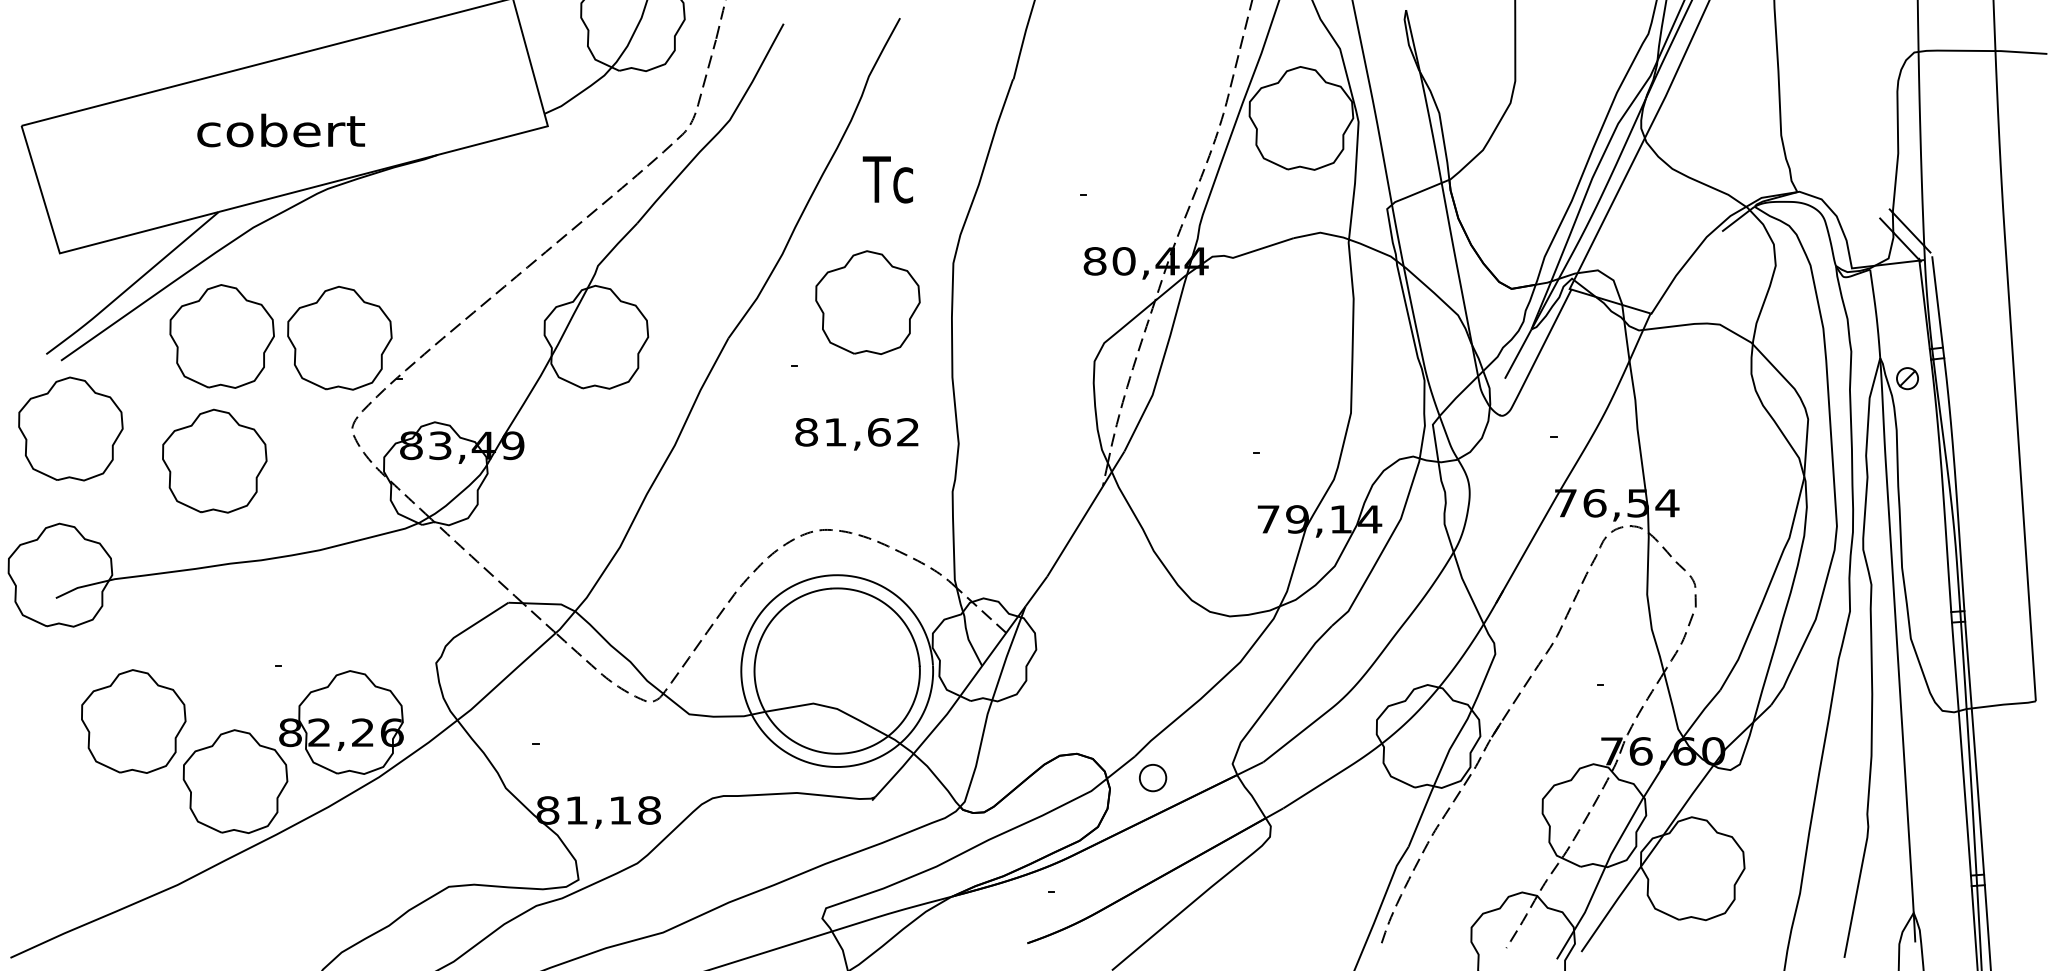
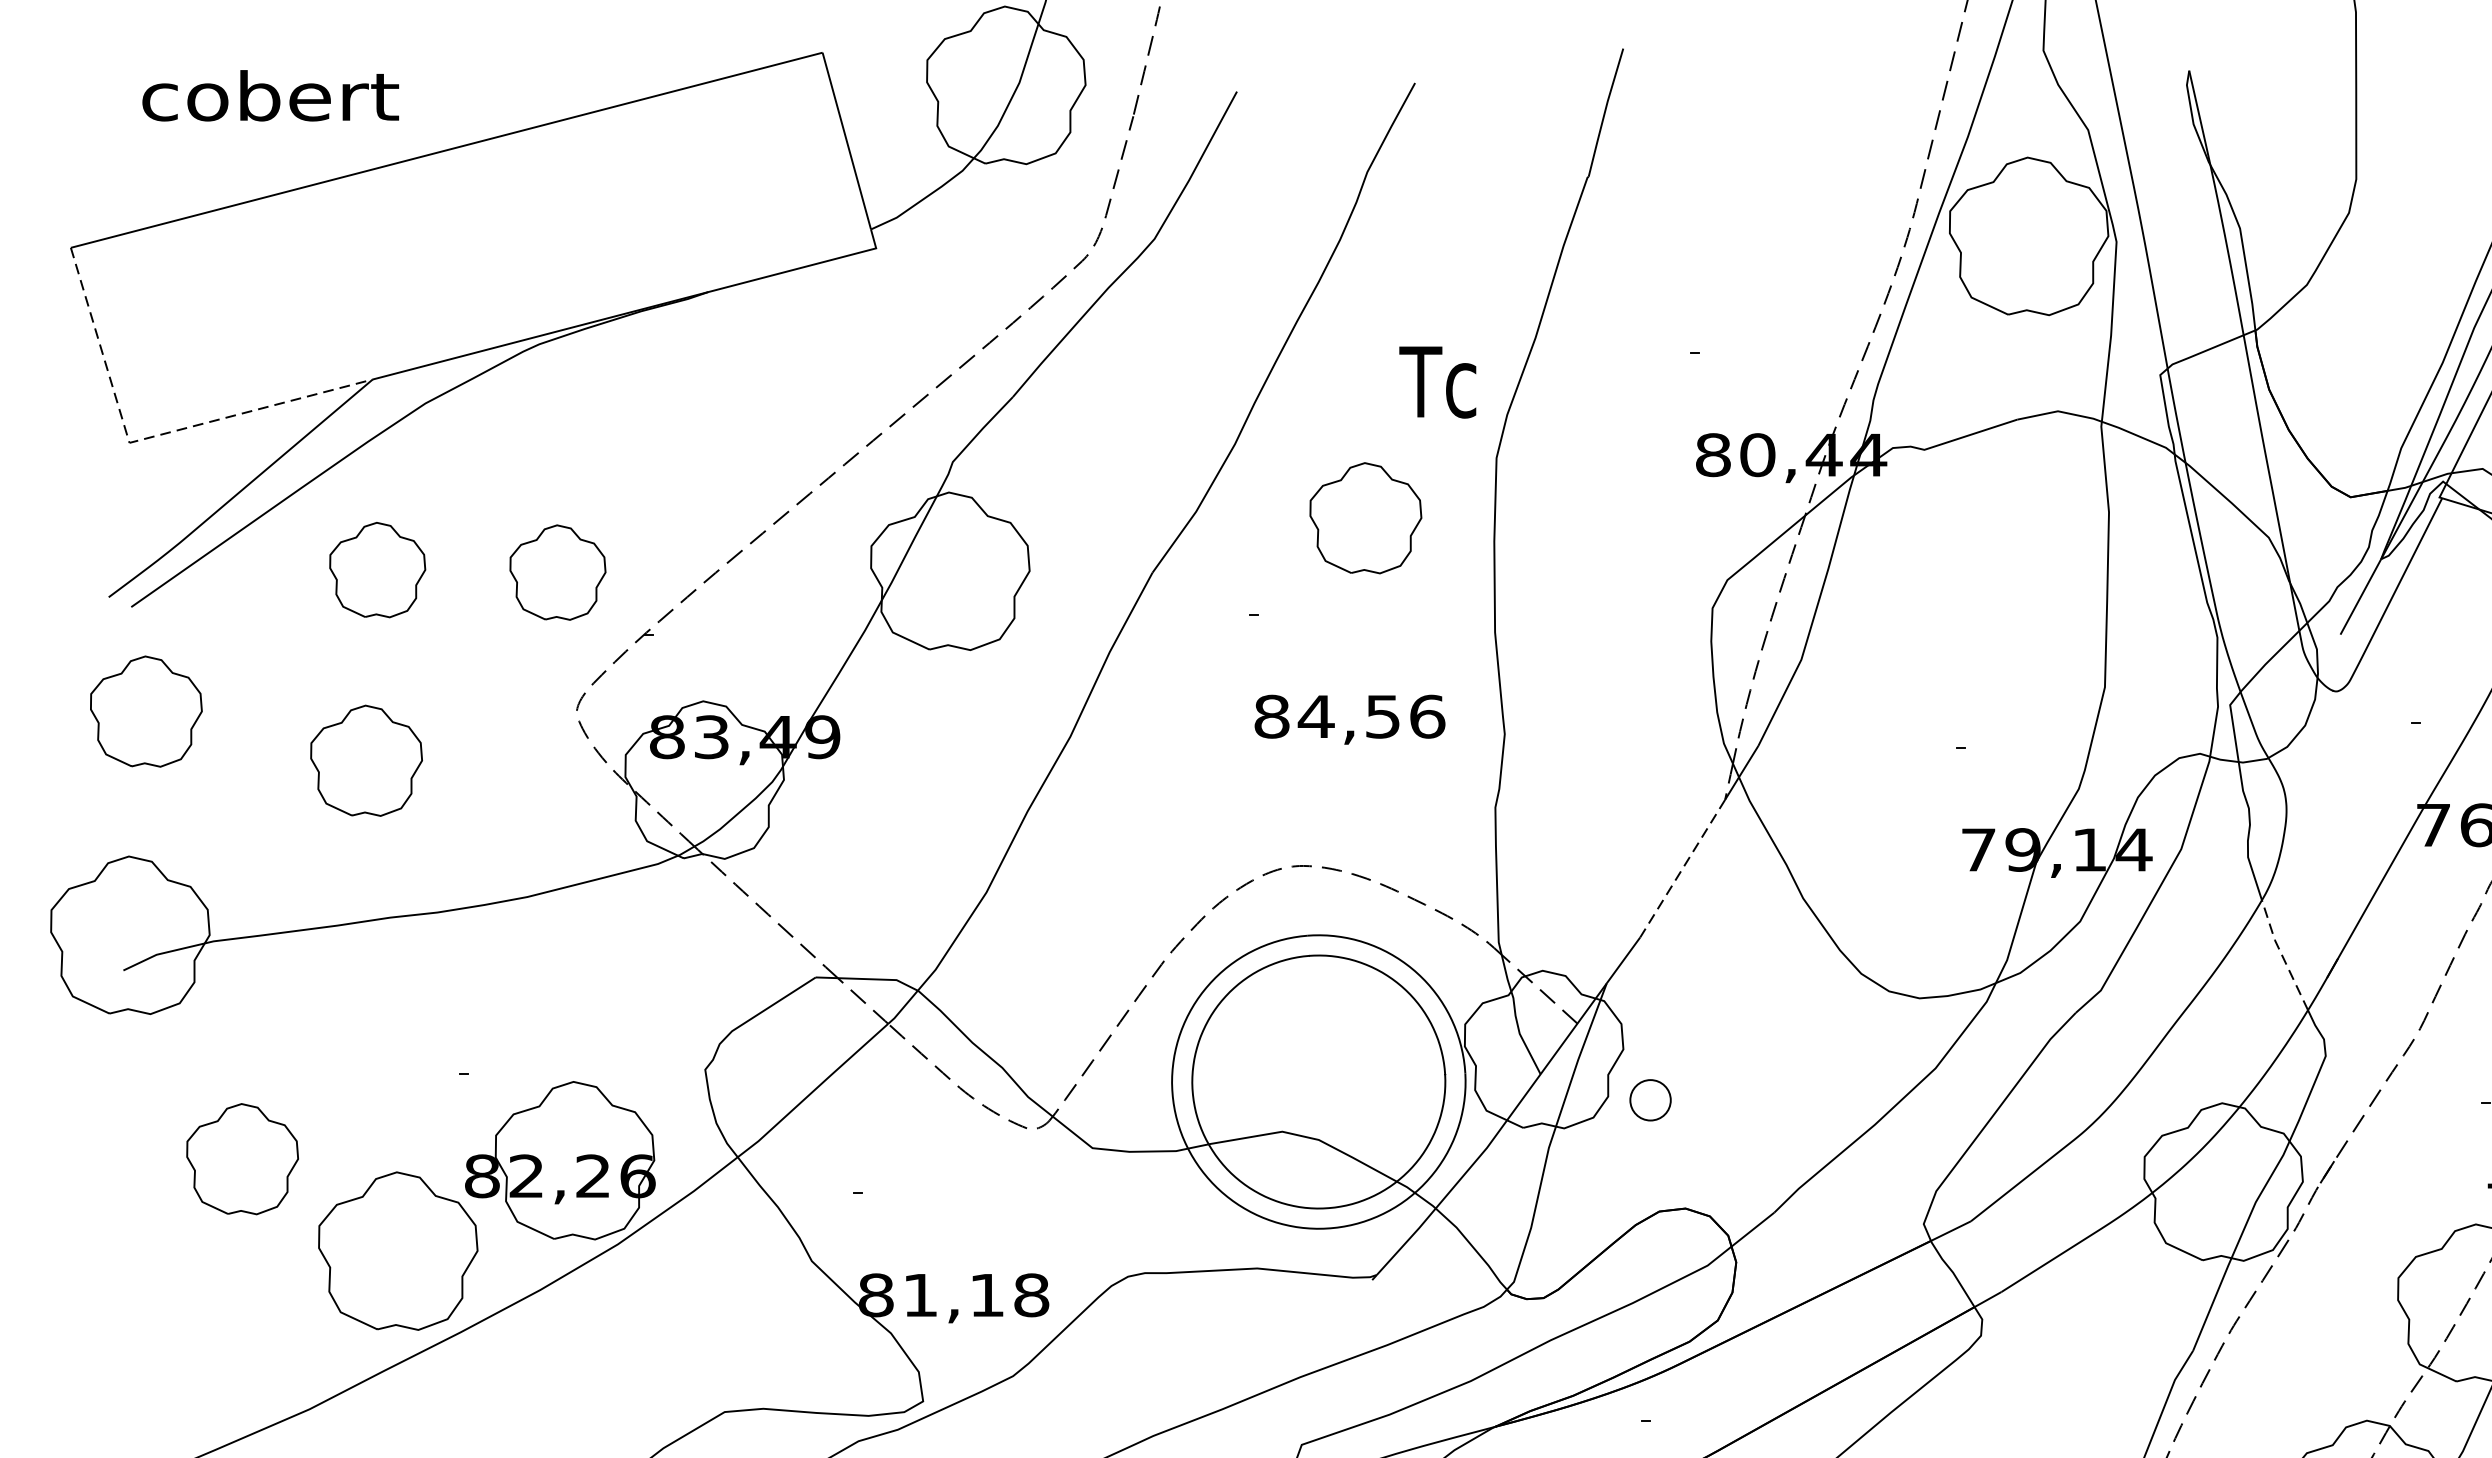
text: (280, 130) -> (269, 95), moved
text: (887, 179) -> (1437, 381), moved
line: (74, 249) -> (151, 436), solid -> dashed
part: (867, 302) -> (1365, 518), size x0.7
part: (221, 336) -> (376, 570), size x0.6
part: (339, 337) -> (557, 571), size x0.6
part: (70, 428) -> (145, 710), size x0.7
text: (871, 432) -> (1371, 716), 81,62 -> 84,56
part: (214, 460) -> (366, 759), size x0.7
line: (1075, 531) -> (1683, 868), solid -> dashed
line: (1466, 588) -> (2281, 955), solid -> dashed
part: (133, 721) -> (242, 1159), size x0.7
part: (1153, 778) -> (1651, 1100), moved

